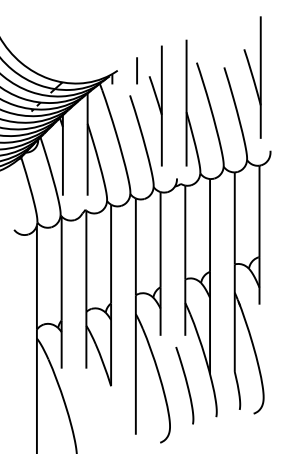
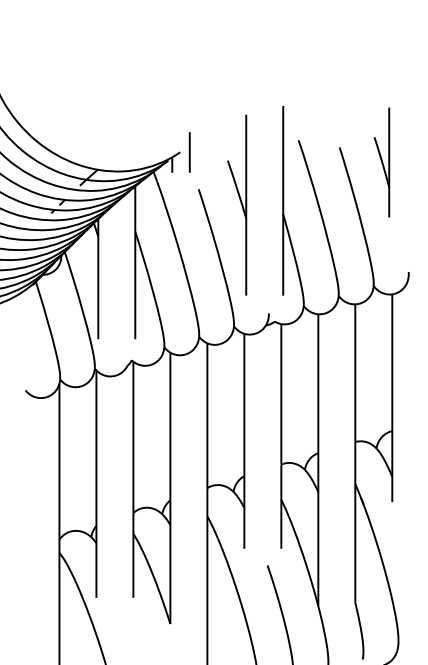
line: (136, 70) -> (188, 152), moved
part: (252, 77) -> (381, 162), size x0.6

